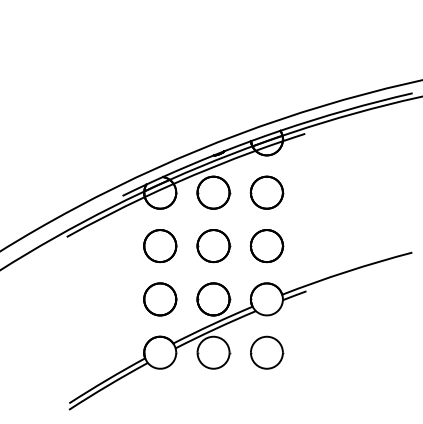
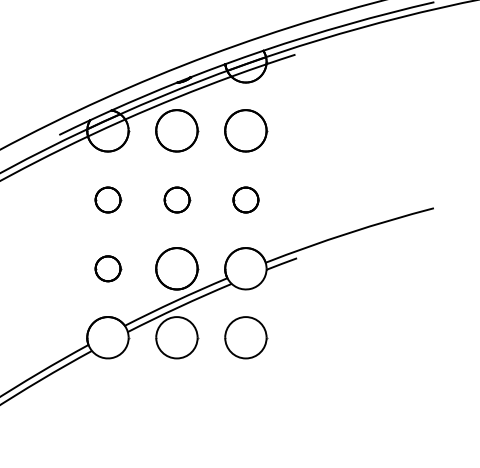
part: (160, 246) -> (108, 200), size x0.6
part: (213, 246) -> (176, 200), size x0.6
part: (266, 246) -> (245, 200), size x0.6
part: (160, 299) -> (108, 268), size x0.6

